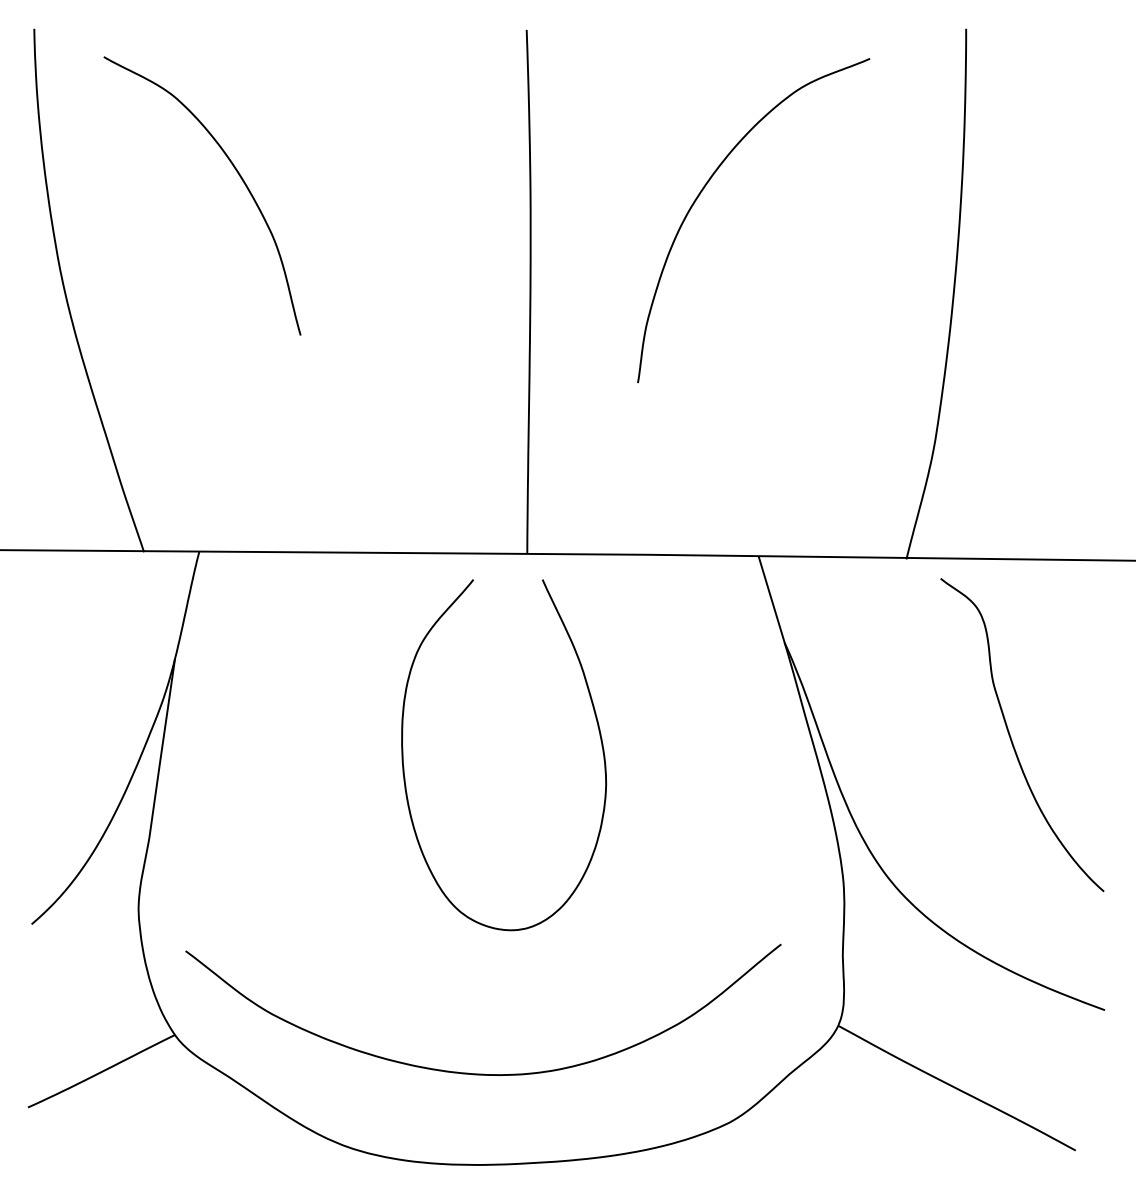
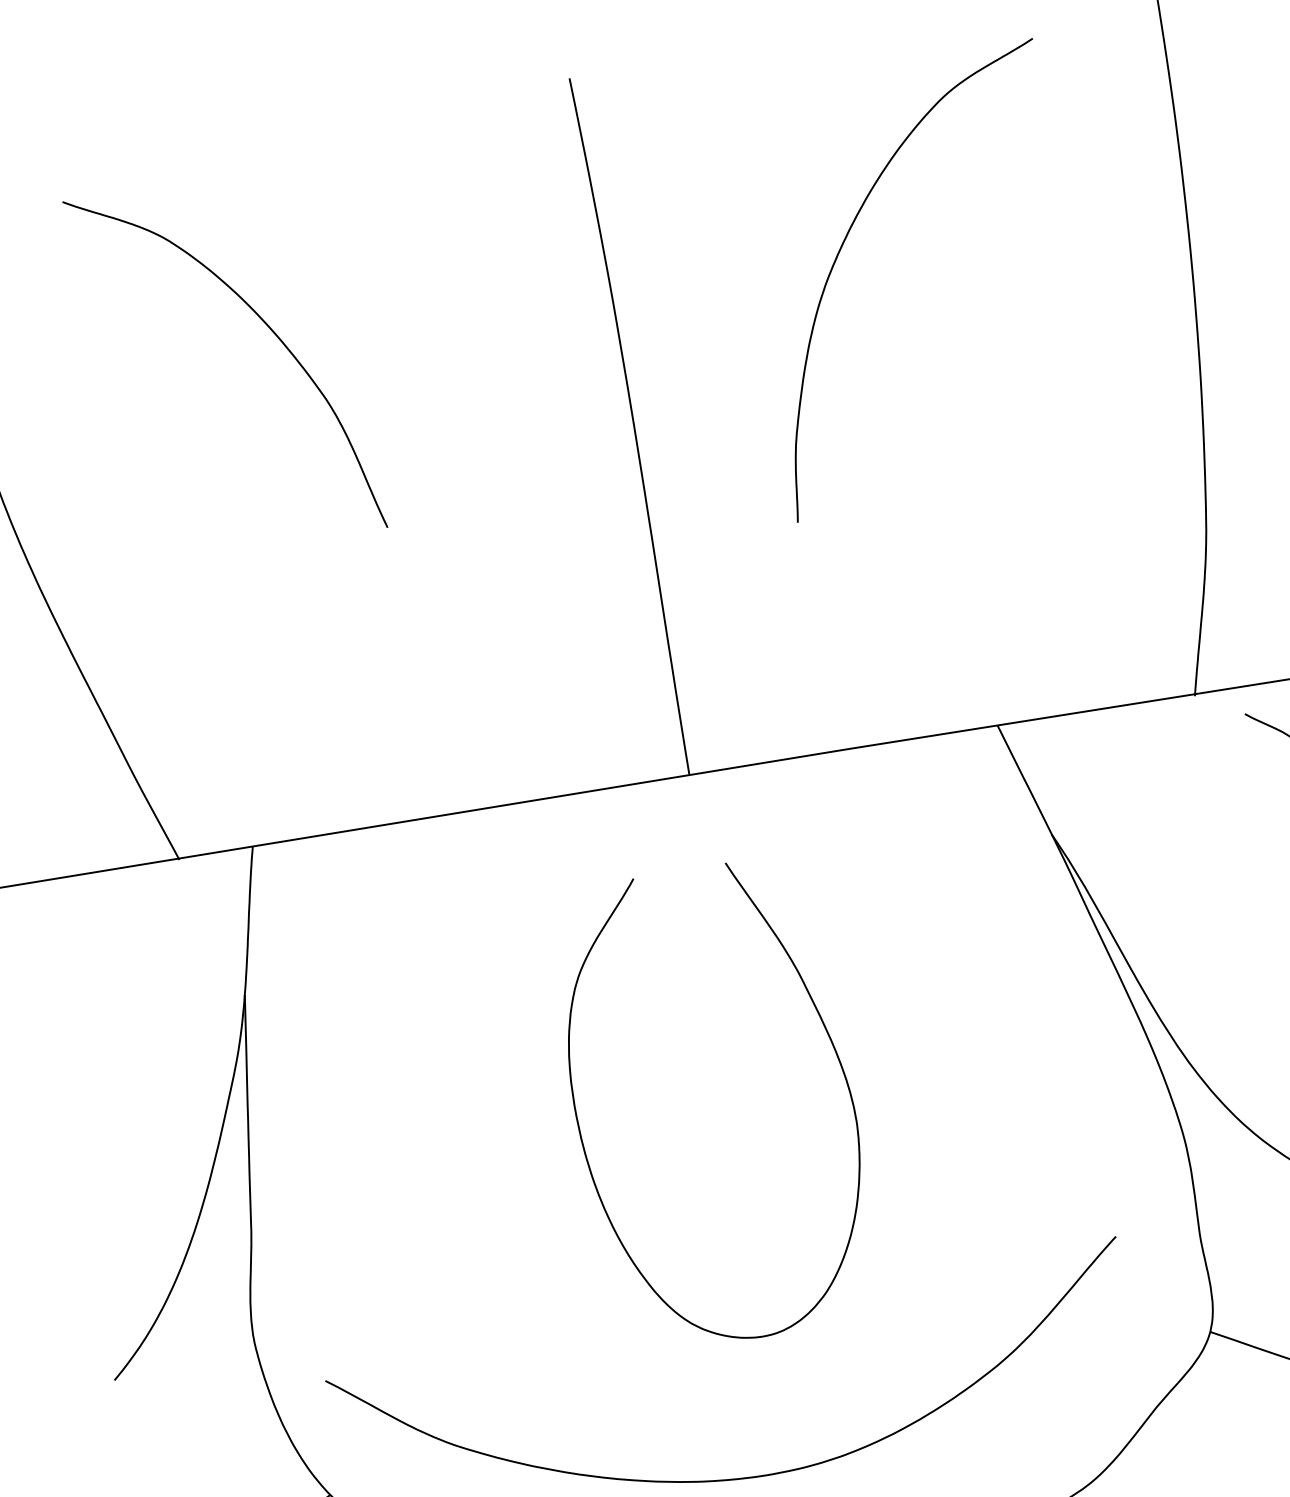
curve: (237, 173) -> (266, 326), moved
curve: (599, 736) -> (836, 1058), moved

